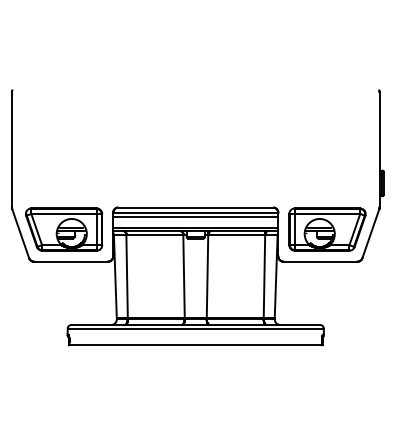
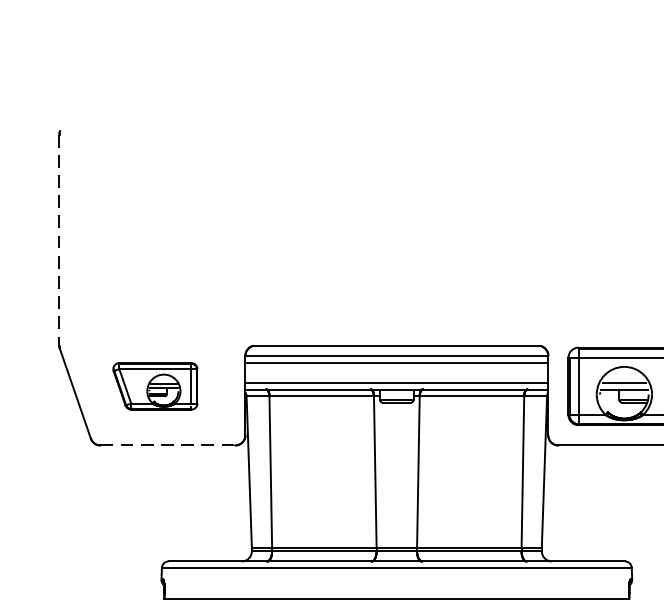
line: (11, 150) -> (58, 241), solid -> dashed
part: (64, 229) -> (155, 386), size x0.6
line: (71, 261) -> (168, 444), solid -> dashed

